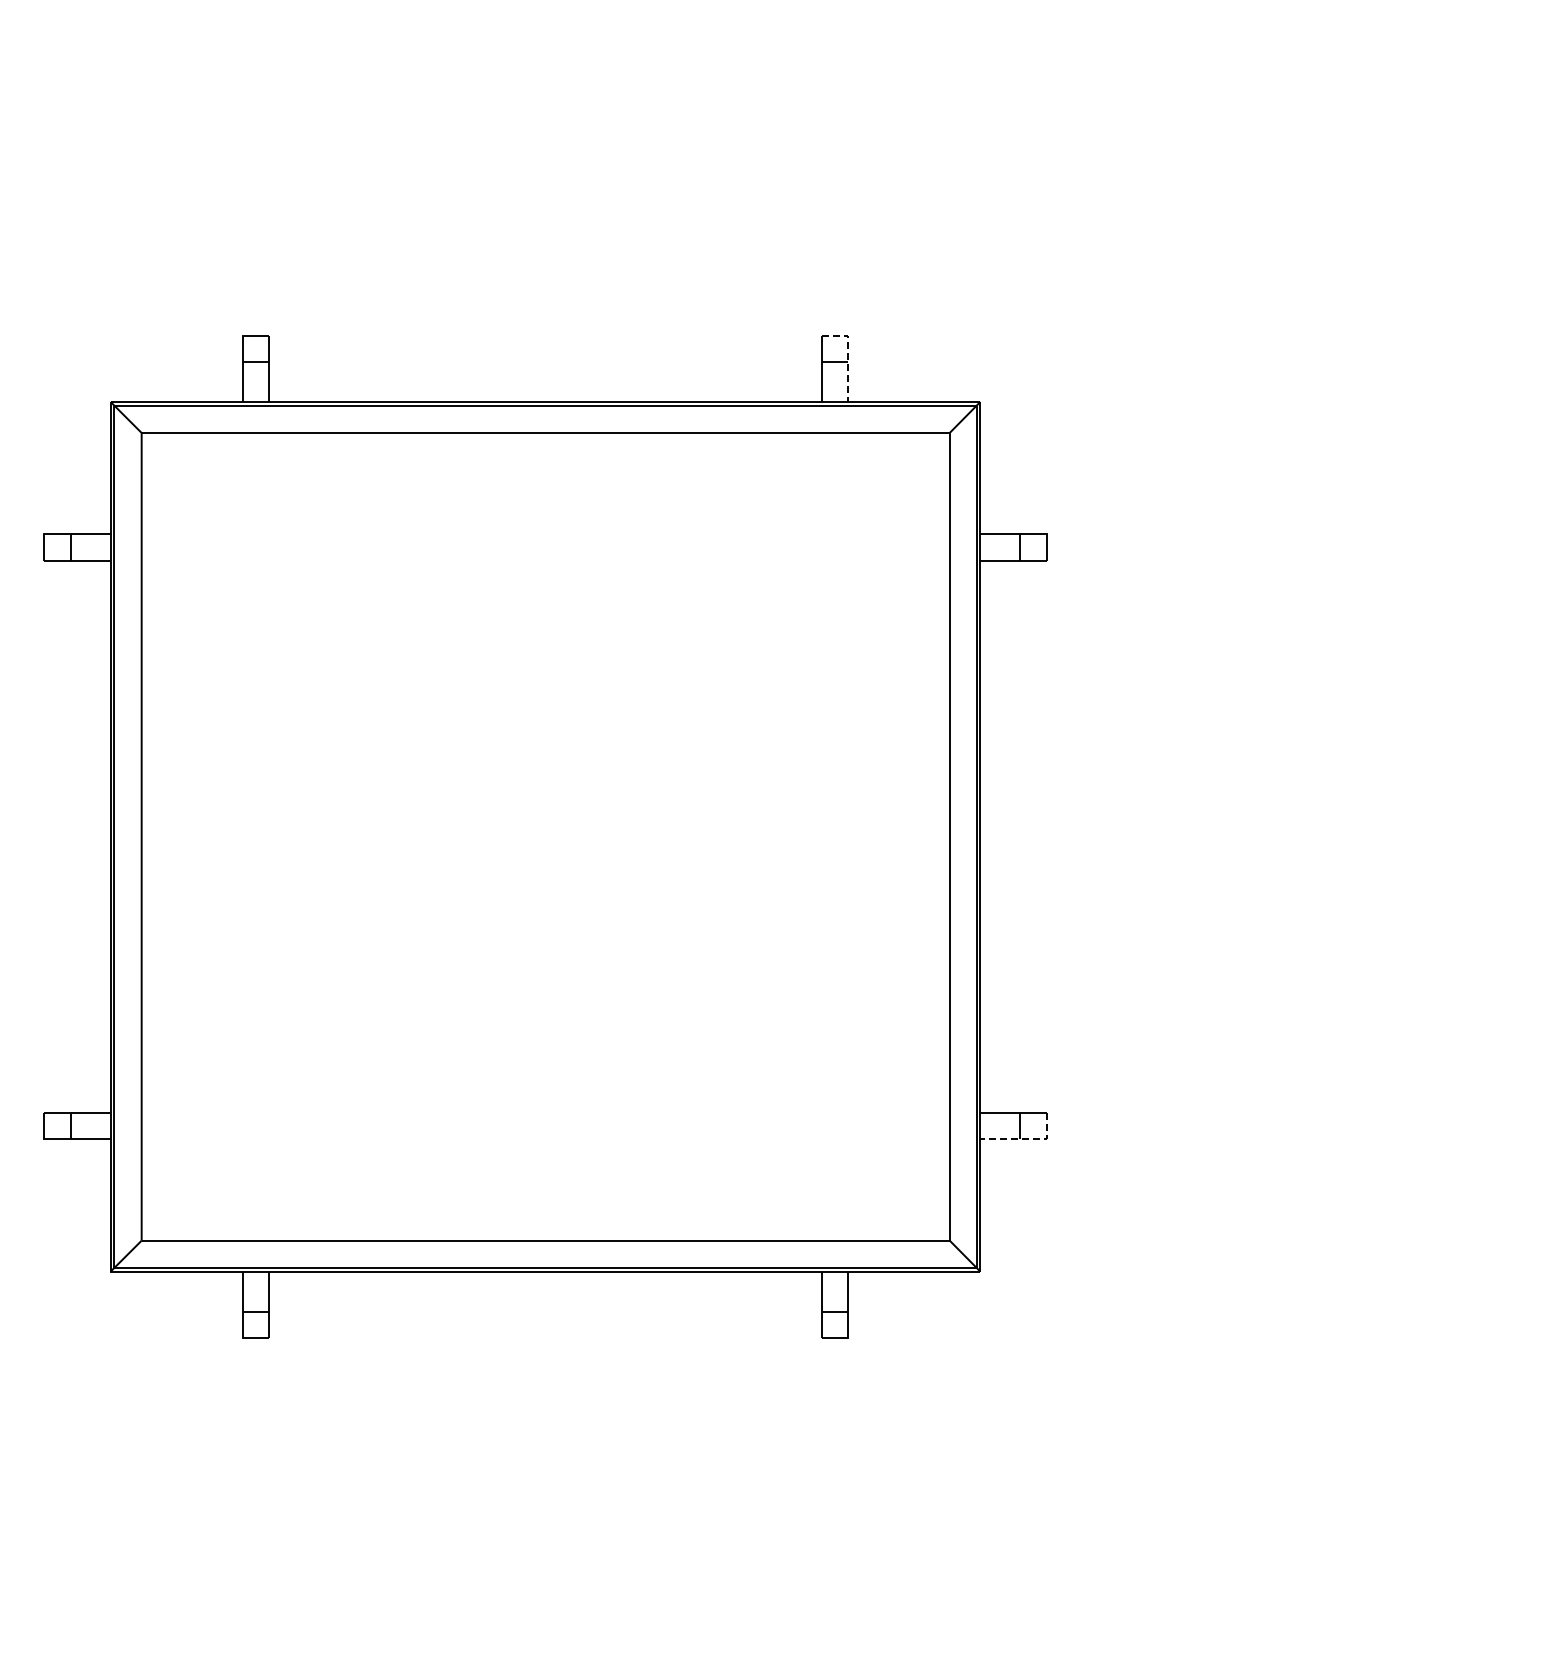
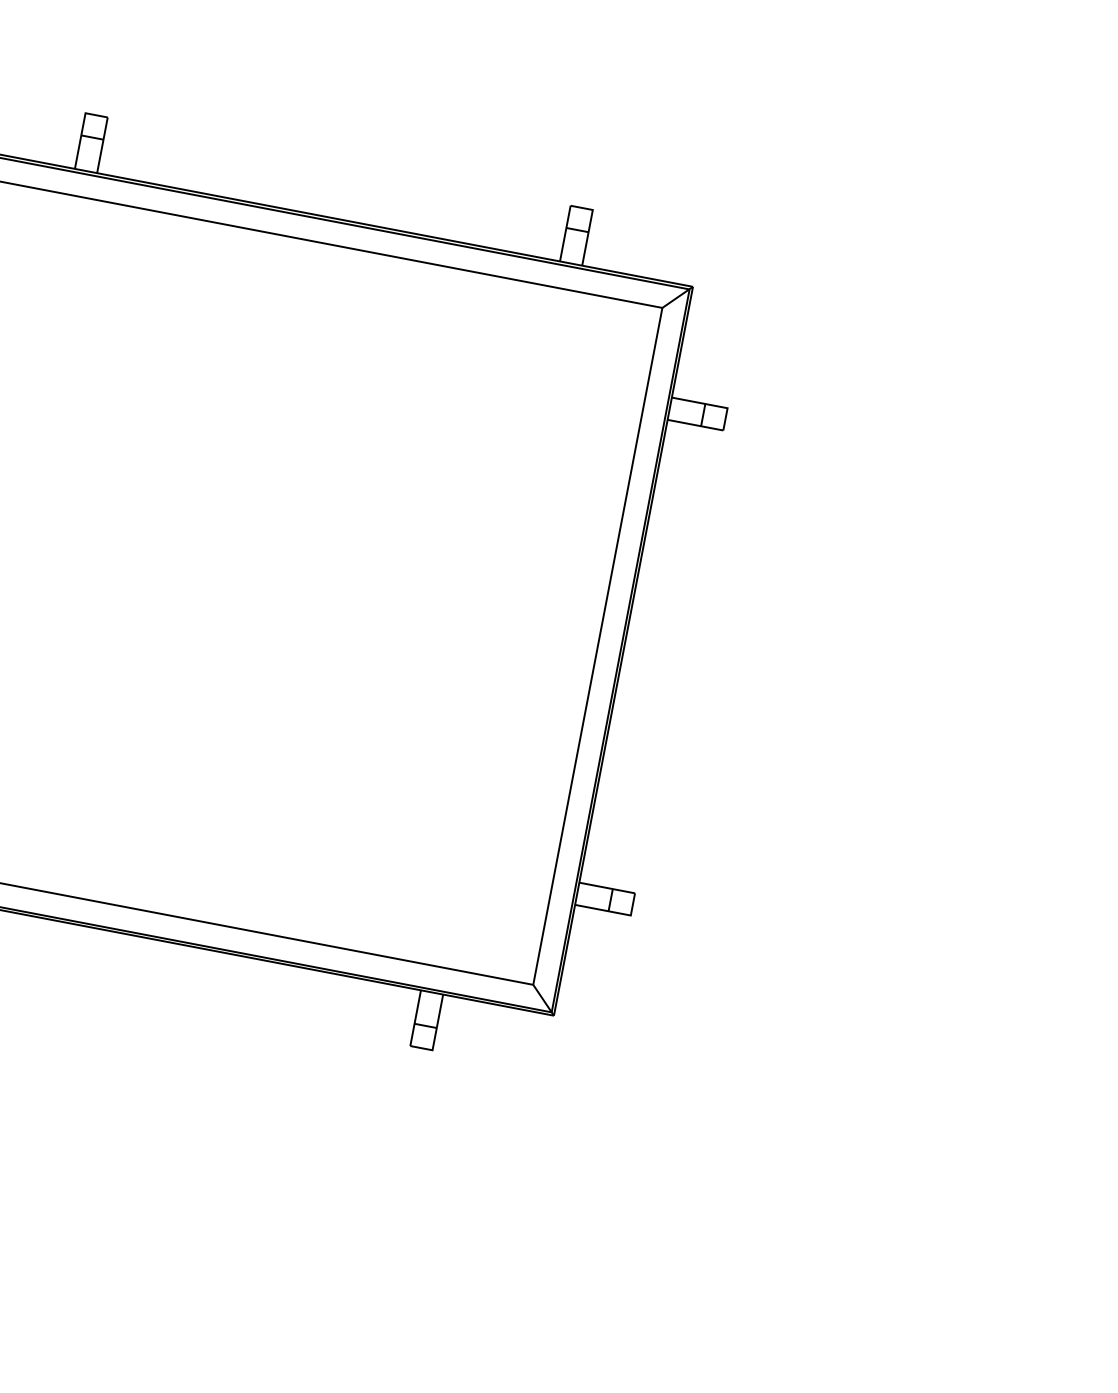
line: (848, 355) -> (589, 226), dashed -> solid
line: (1026, 1139) -> (613, 912), dashed -> solid

